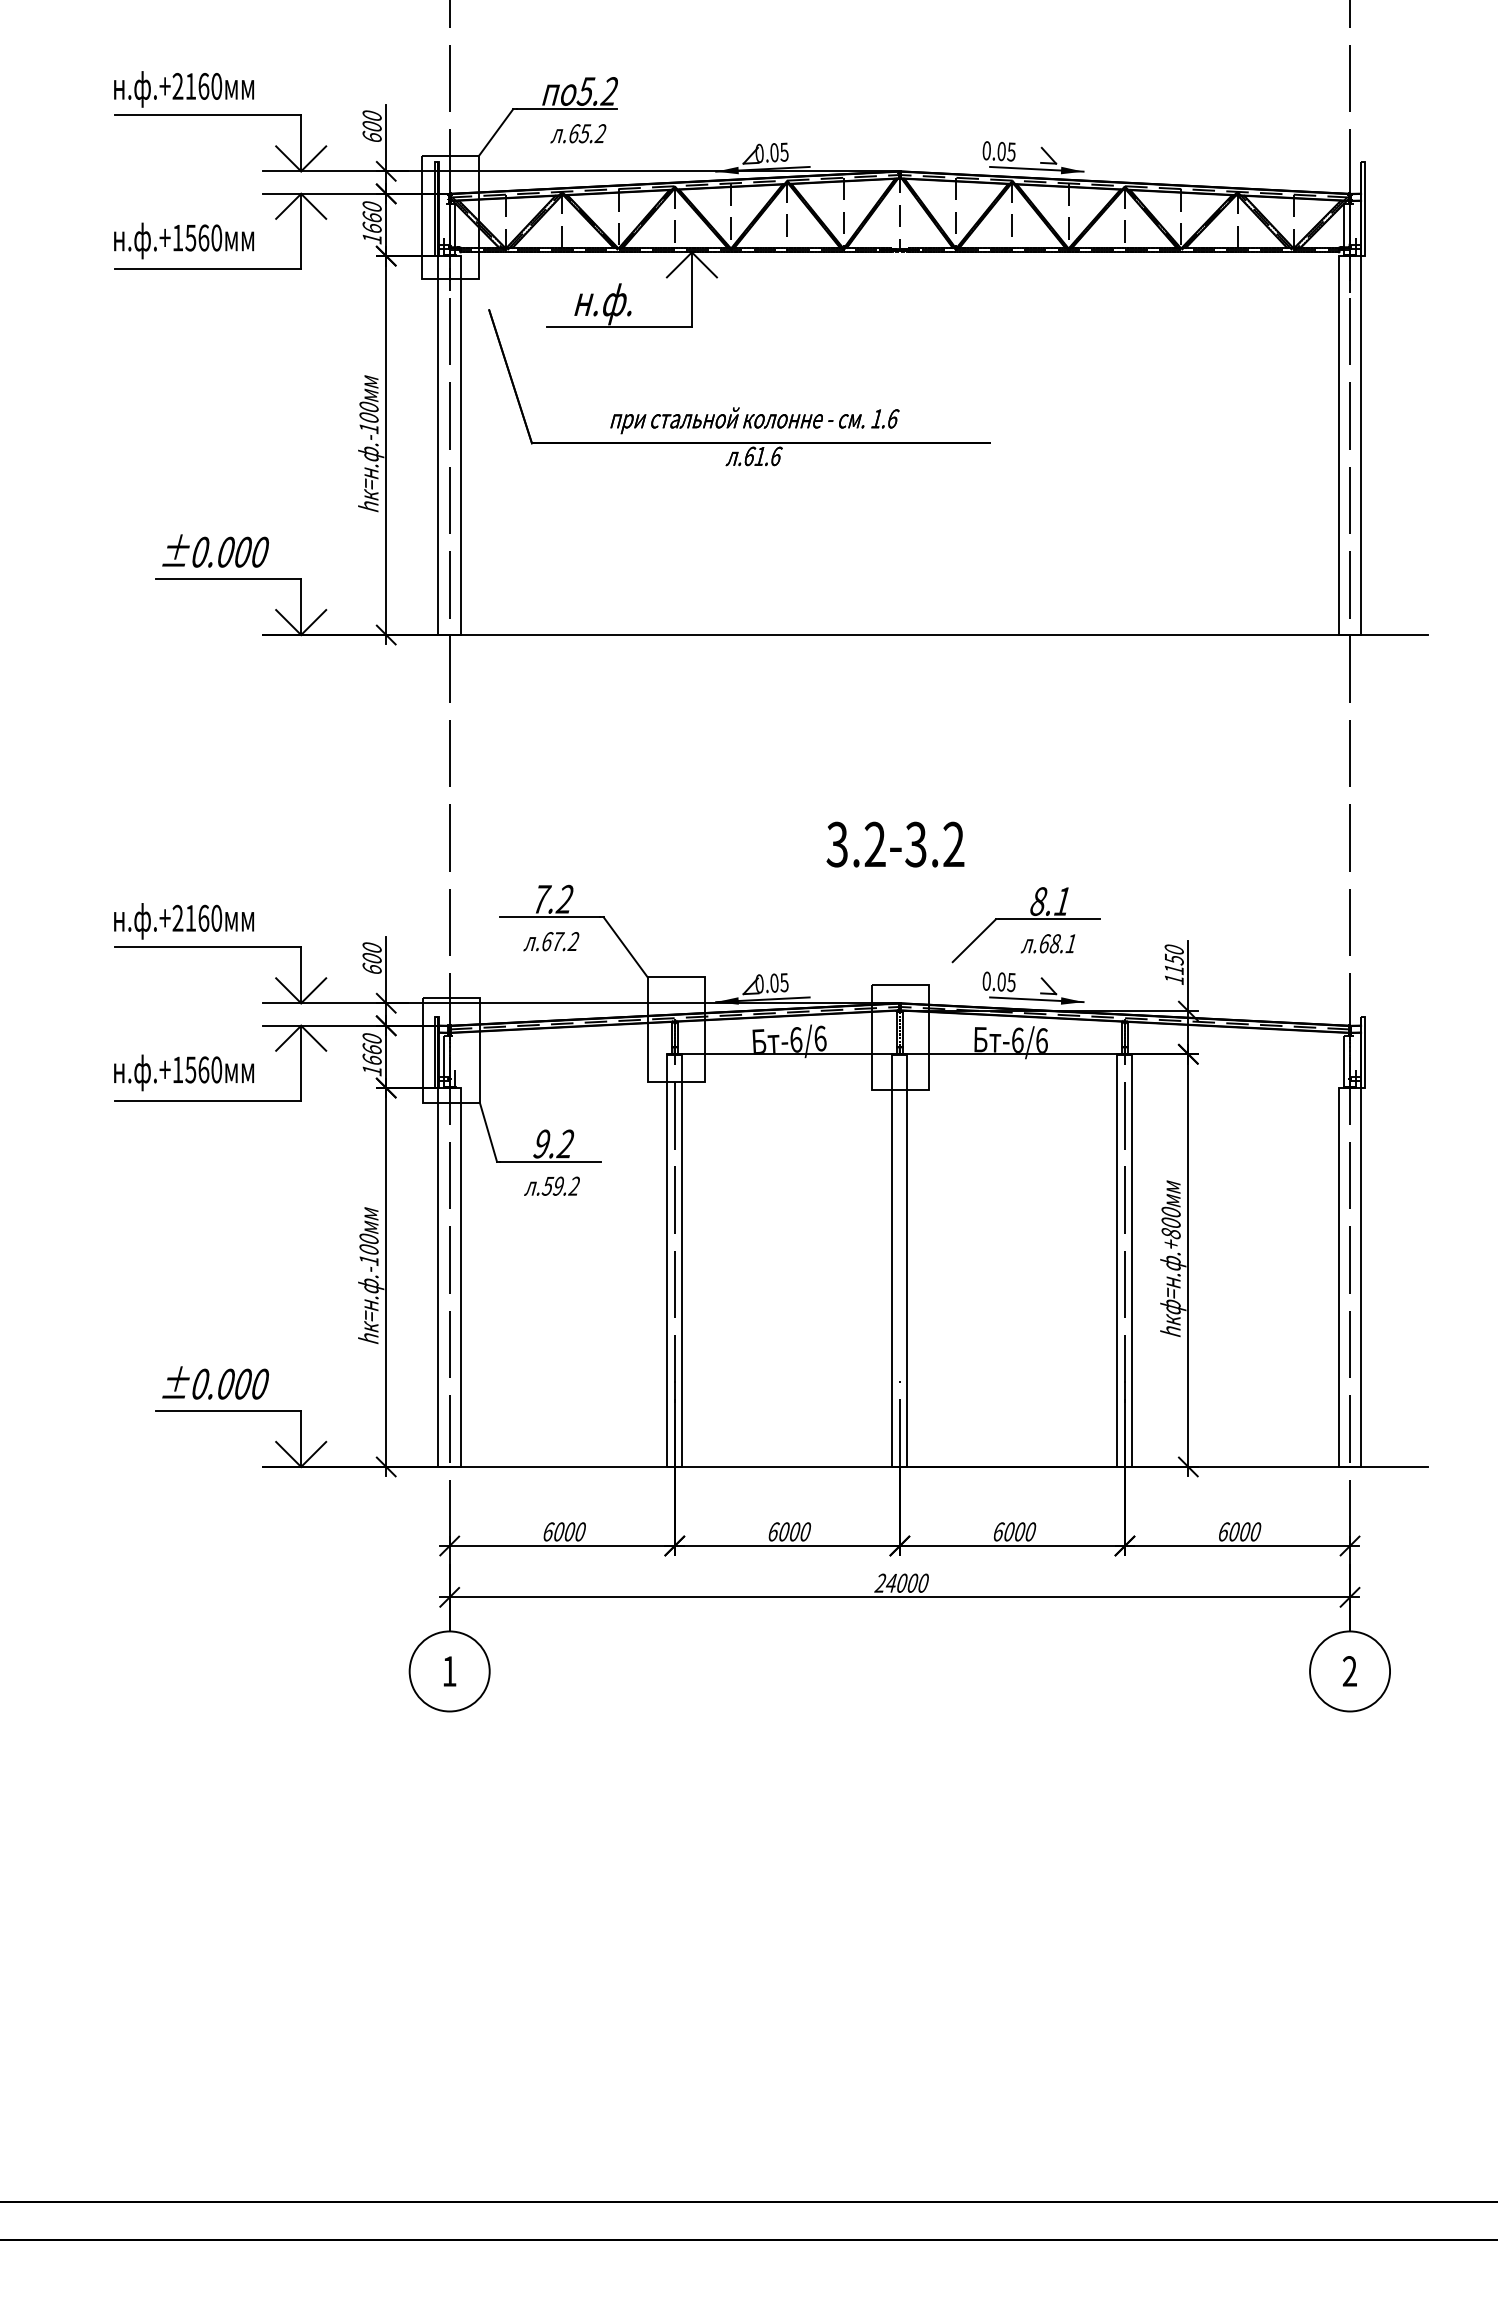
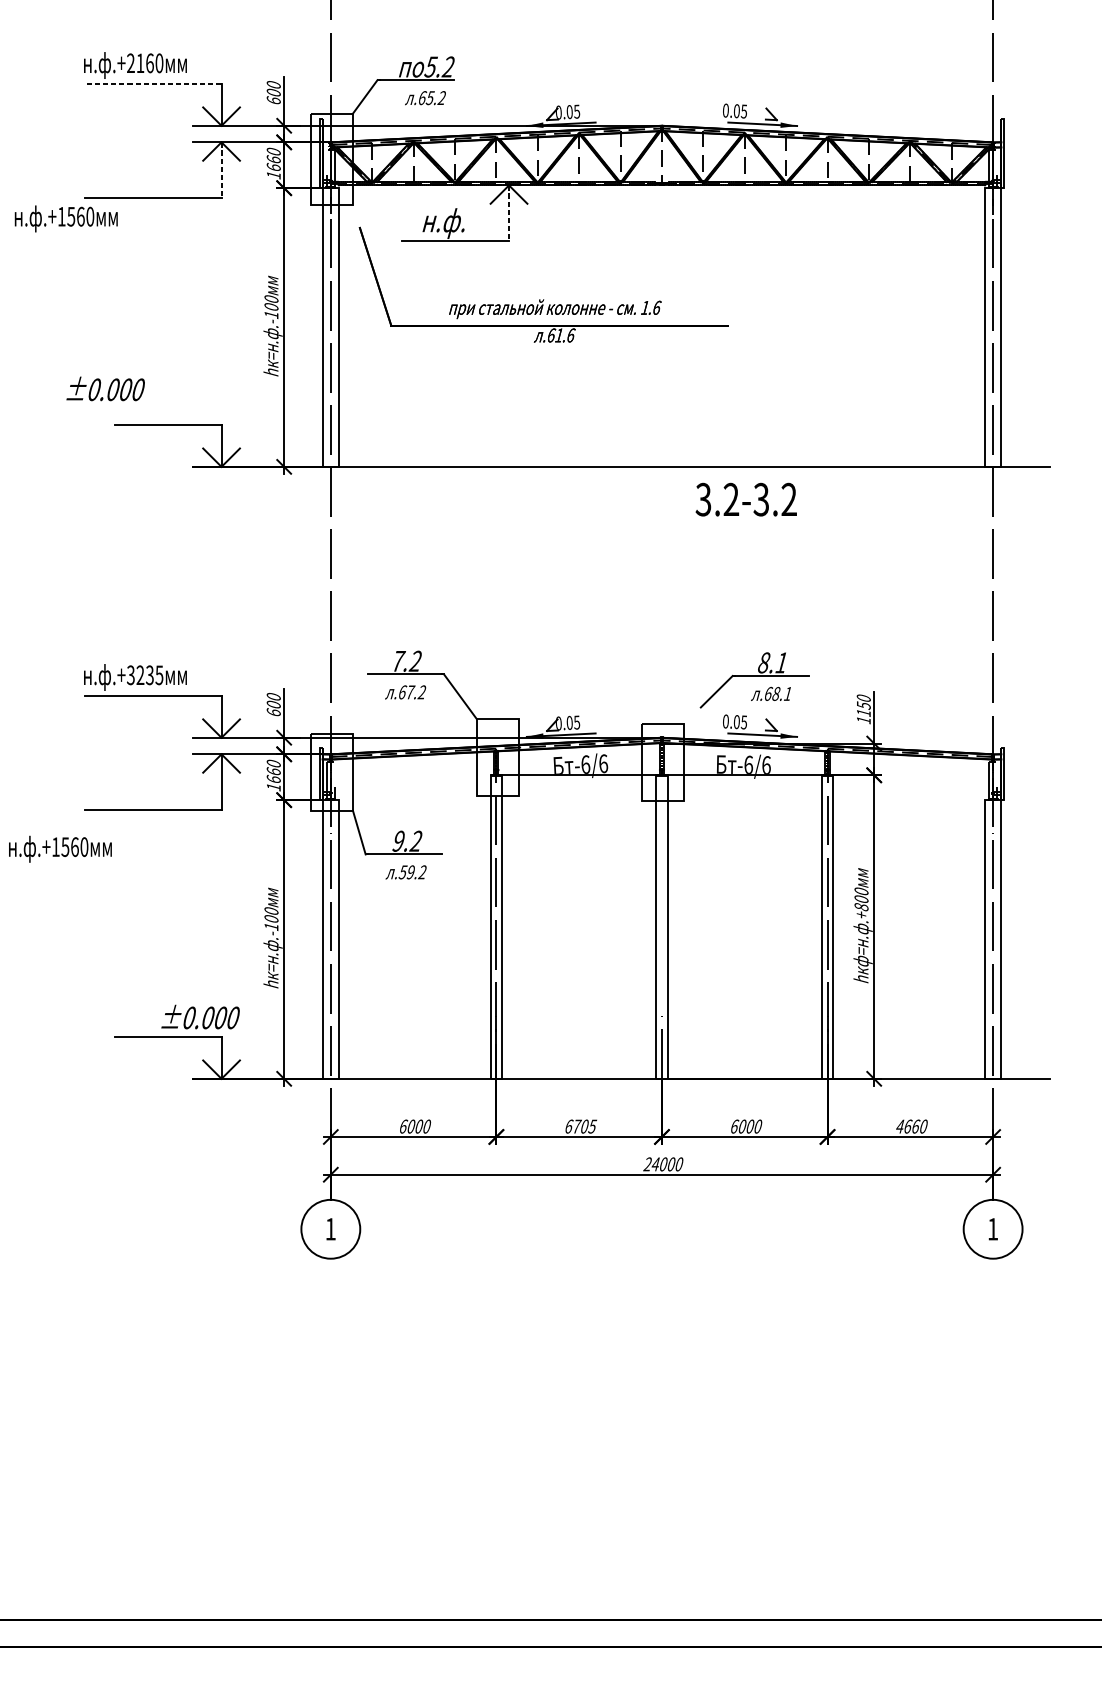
line: (208, 115) -> (153, 84), solid -> dashed
line: (301, 231) -> (221, 170), solid -> dashed
text: (183, 240) -> (65, 218), moved
line: (691, 289) -> (508, 212), solid -> dashed
text: (215, 550) -> (105, 388), moved
text: (895, 844) -> (746, 499), moved
text: (197, 917) -> (145, 674), .+2160 -> .+3235
text: (183, 1072) -> (59, 849), moved
text: (215, 1382) -> (200, 1016), moved
text: (795, 1531) -> (585, 1126), 6000 -> 6705
text: (1234, 1531) -> (908, 1126), 6000 -> 4660
text: (1349, 1671) -> (992, 1229), 2 -> 1

